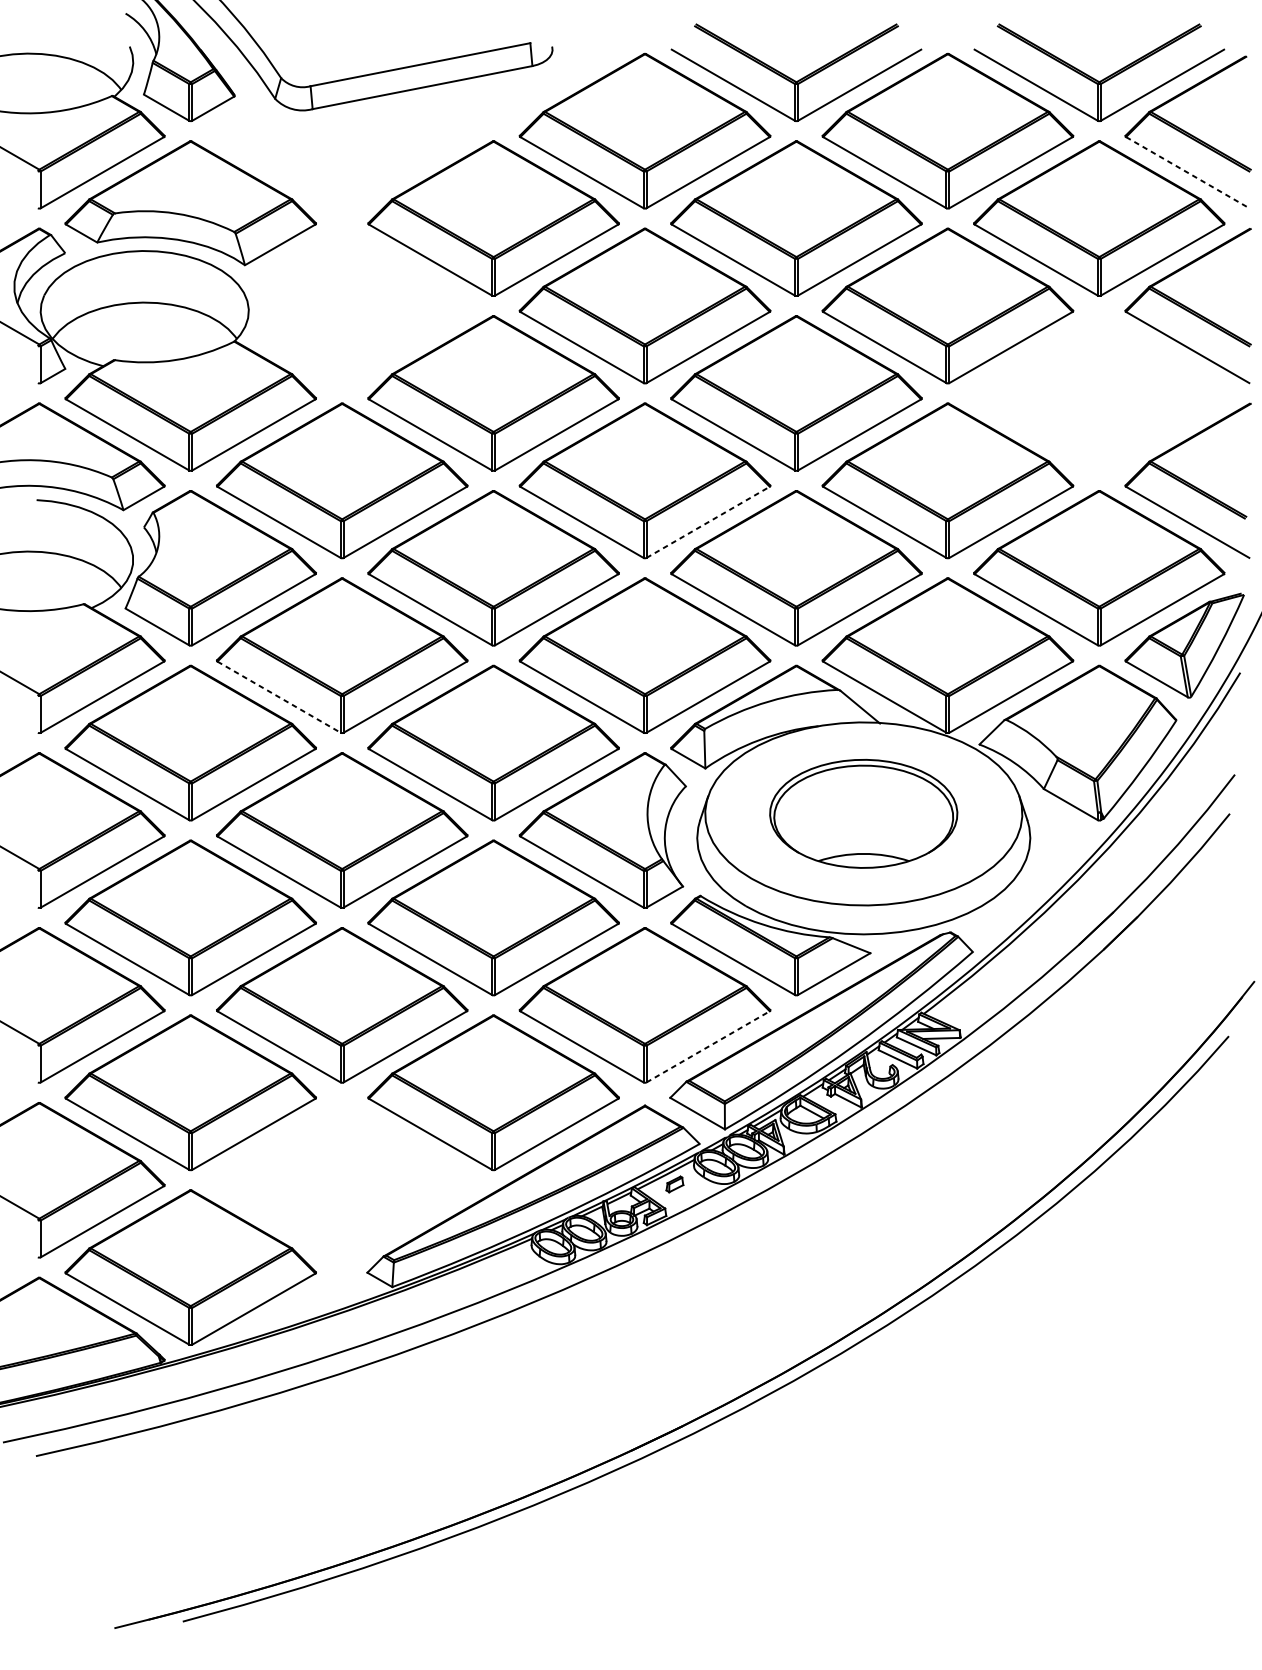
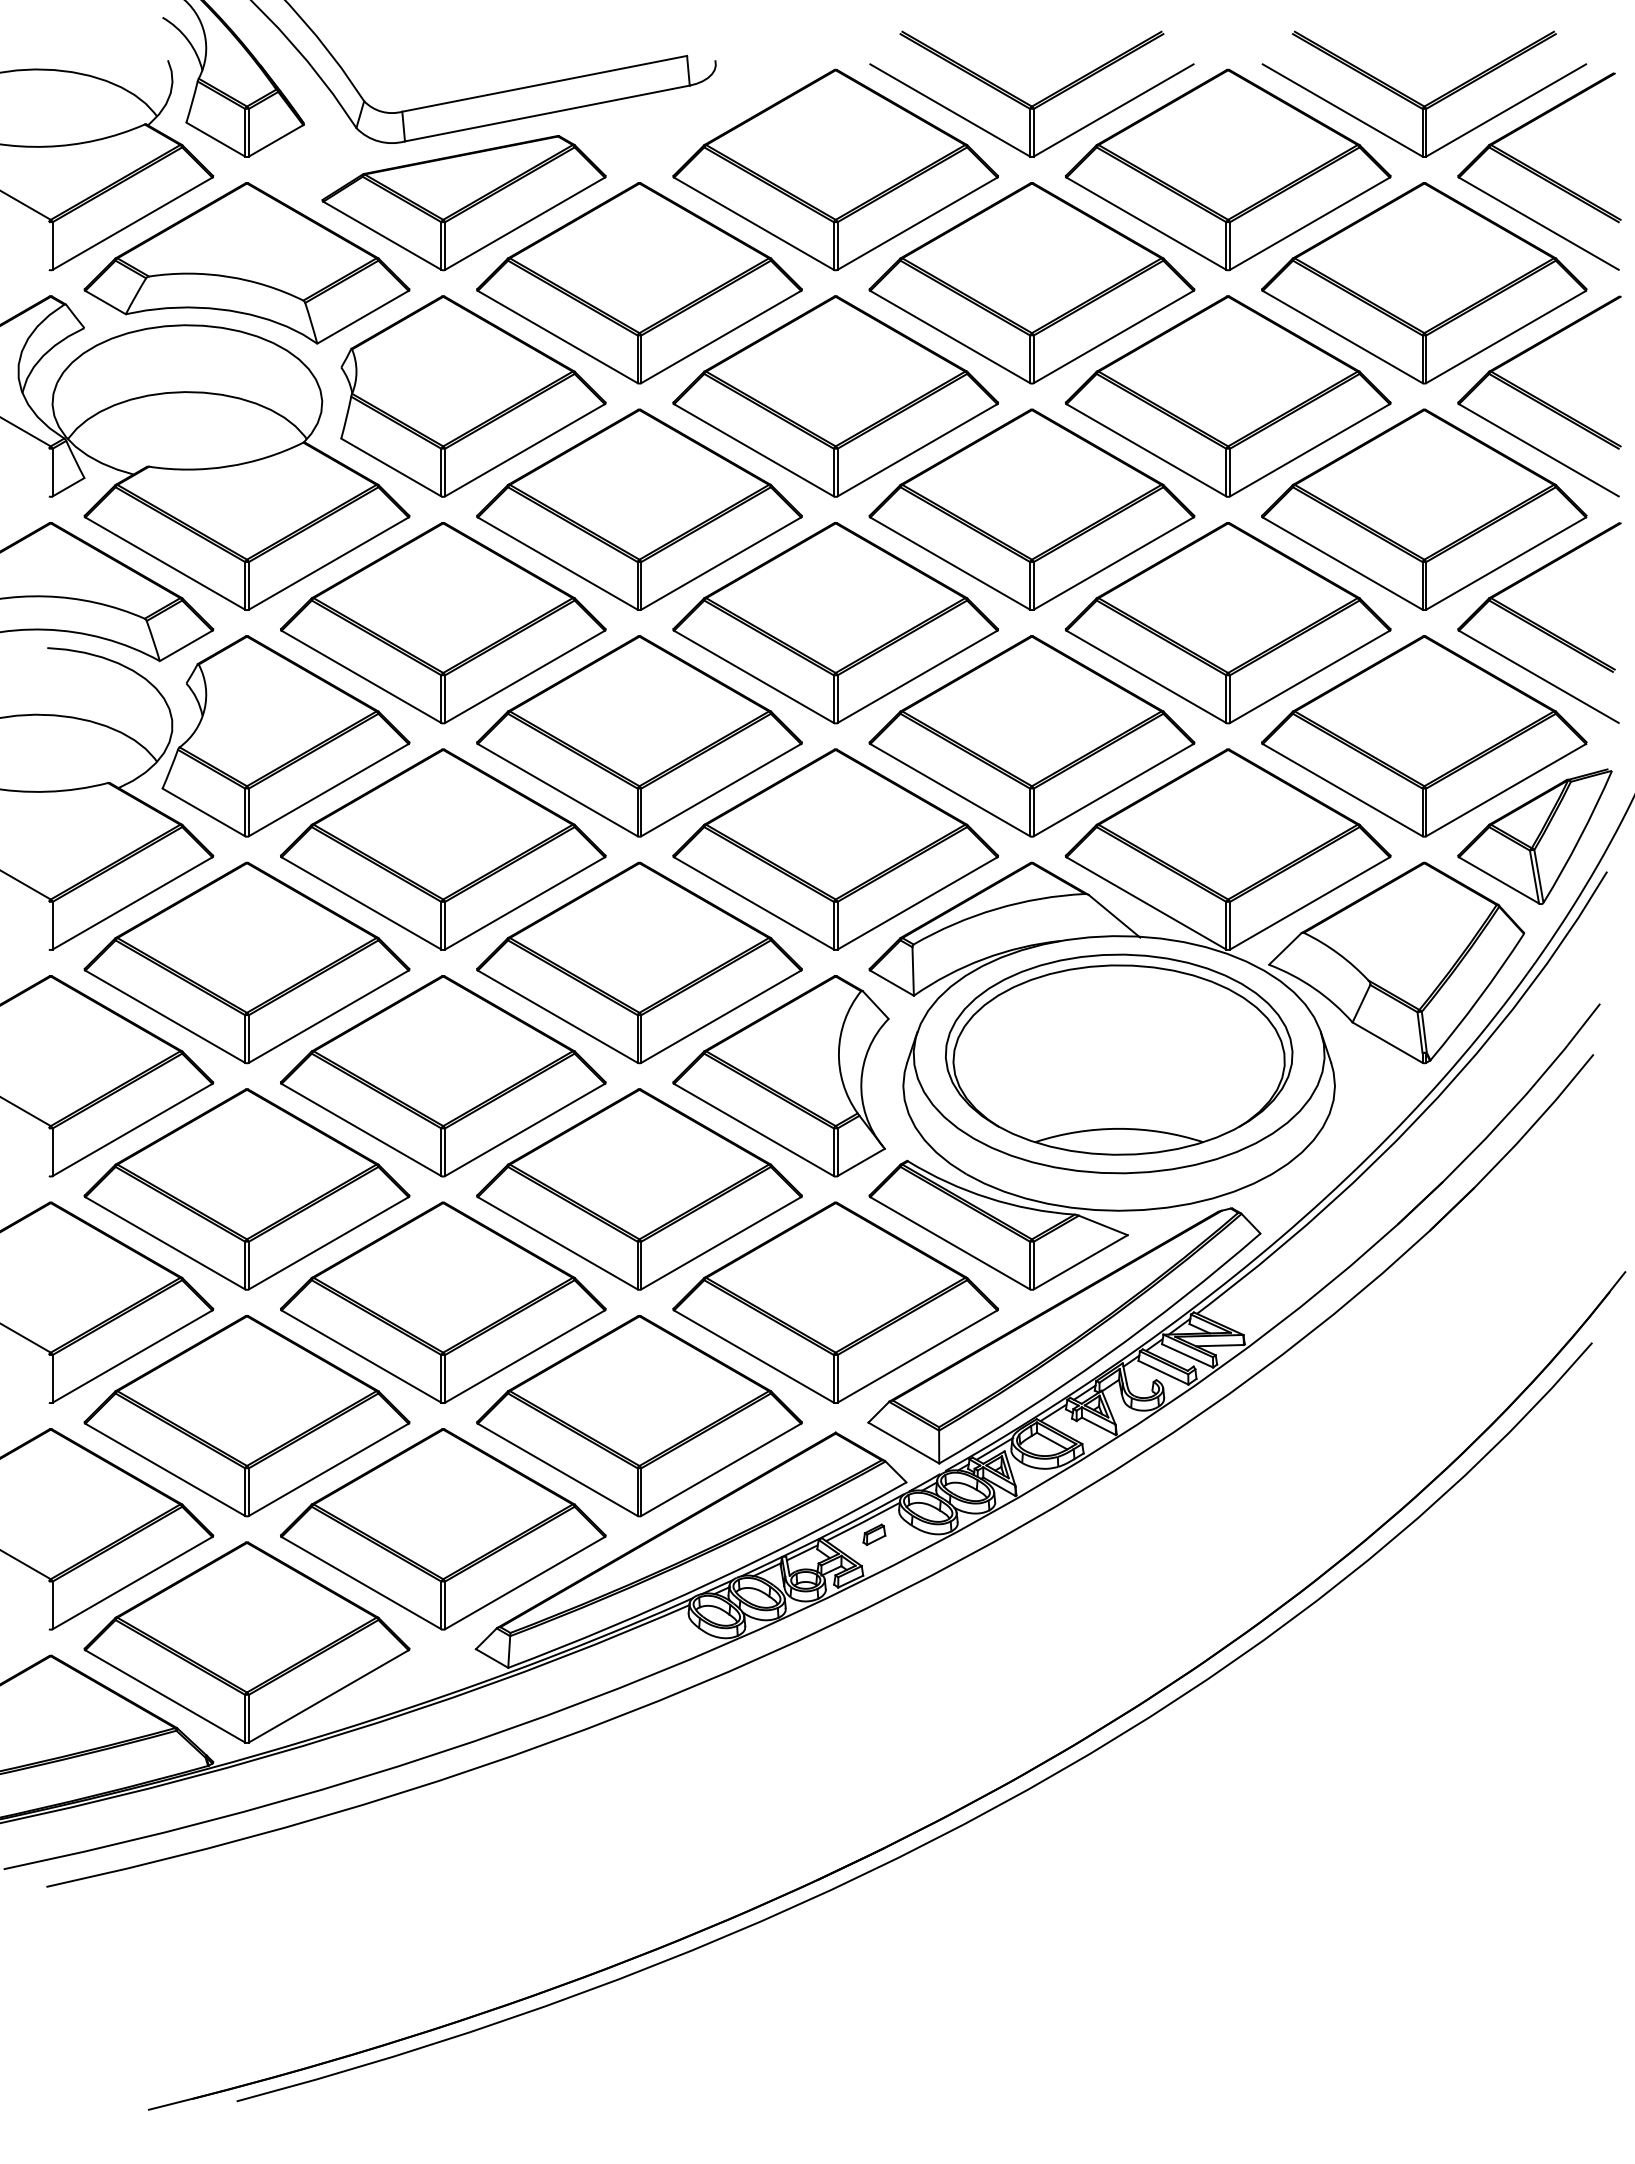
part: (357, 157) -> (463, 203), added
line: (1188, 172) -> (1539, 223), dashed -> solid
part: (365, 305) -> (473, 396), added
part: (1099, 393) -> (1424, 509), added
line: (708, 522) -> (917, 676), dashed -> solid
line: (279, 697) -> (361, 903), dashed -> solid
part: (863, 813) -> (1118, 1054), size x1.43
line: (708, 1046) -> (917, 1356), dashed -> solid
part: (342, 1180) -> (443, 1529), added

